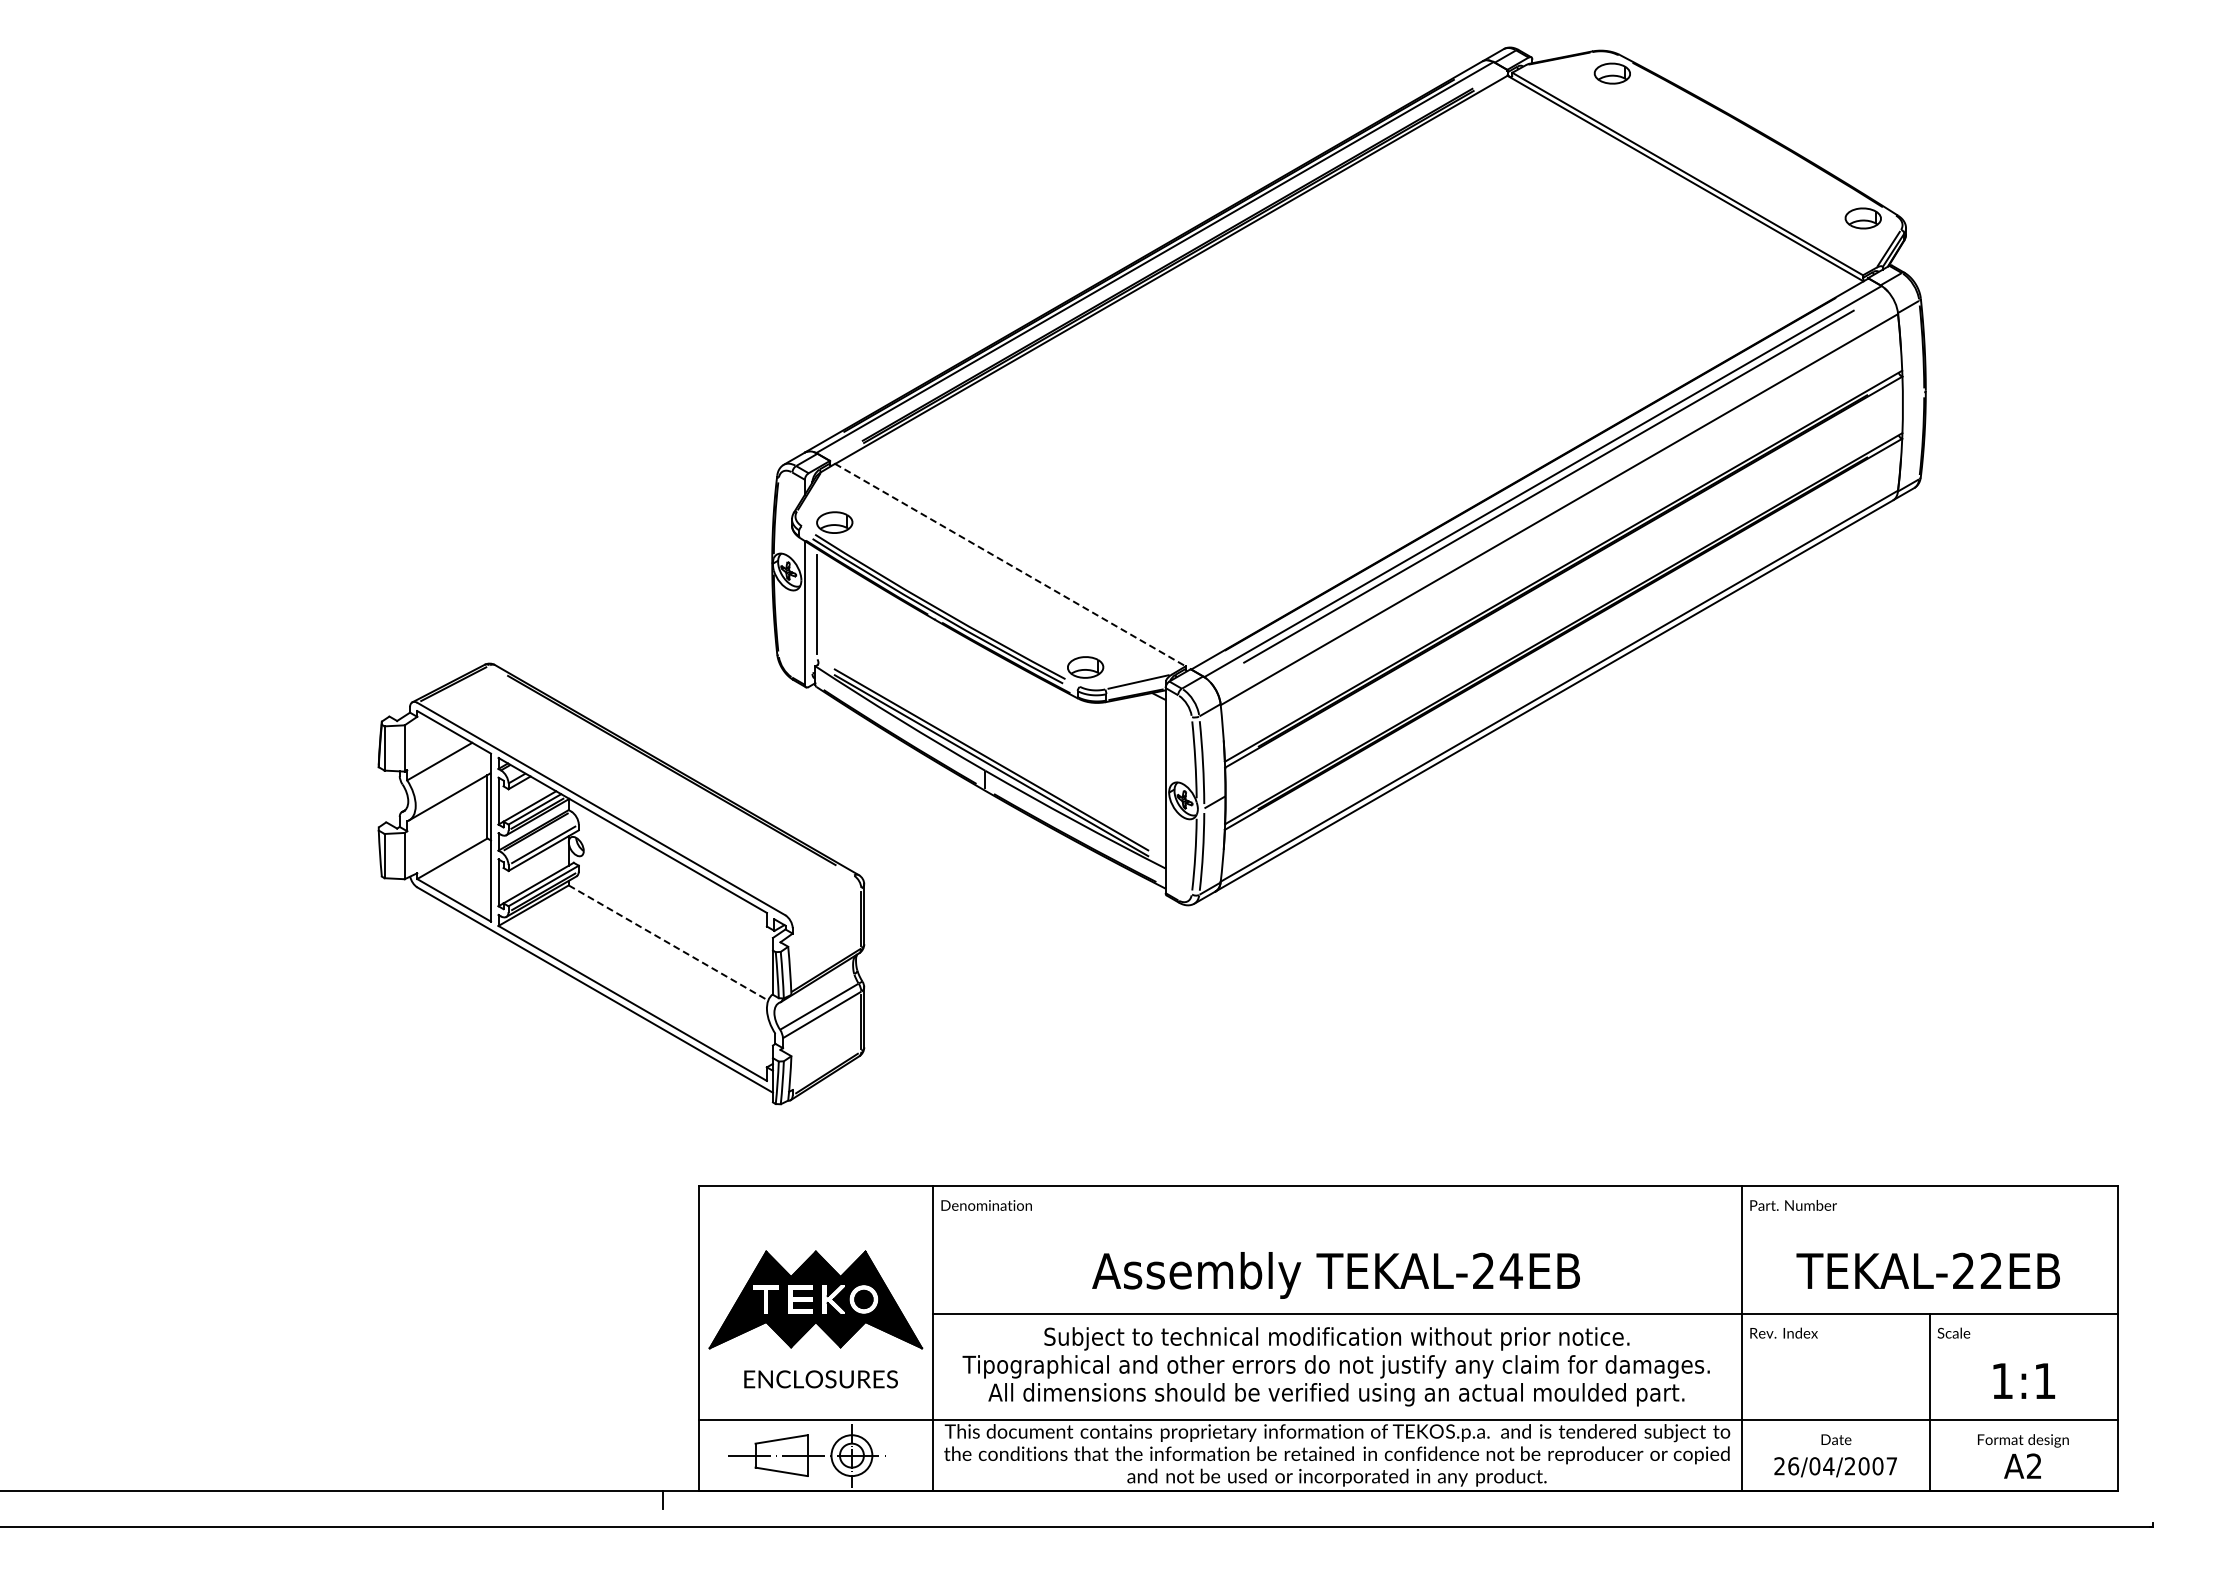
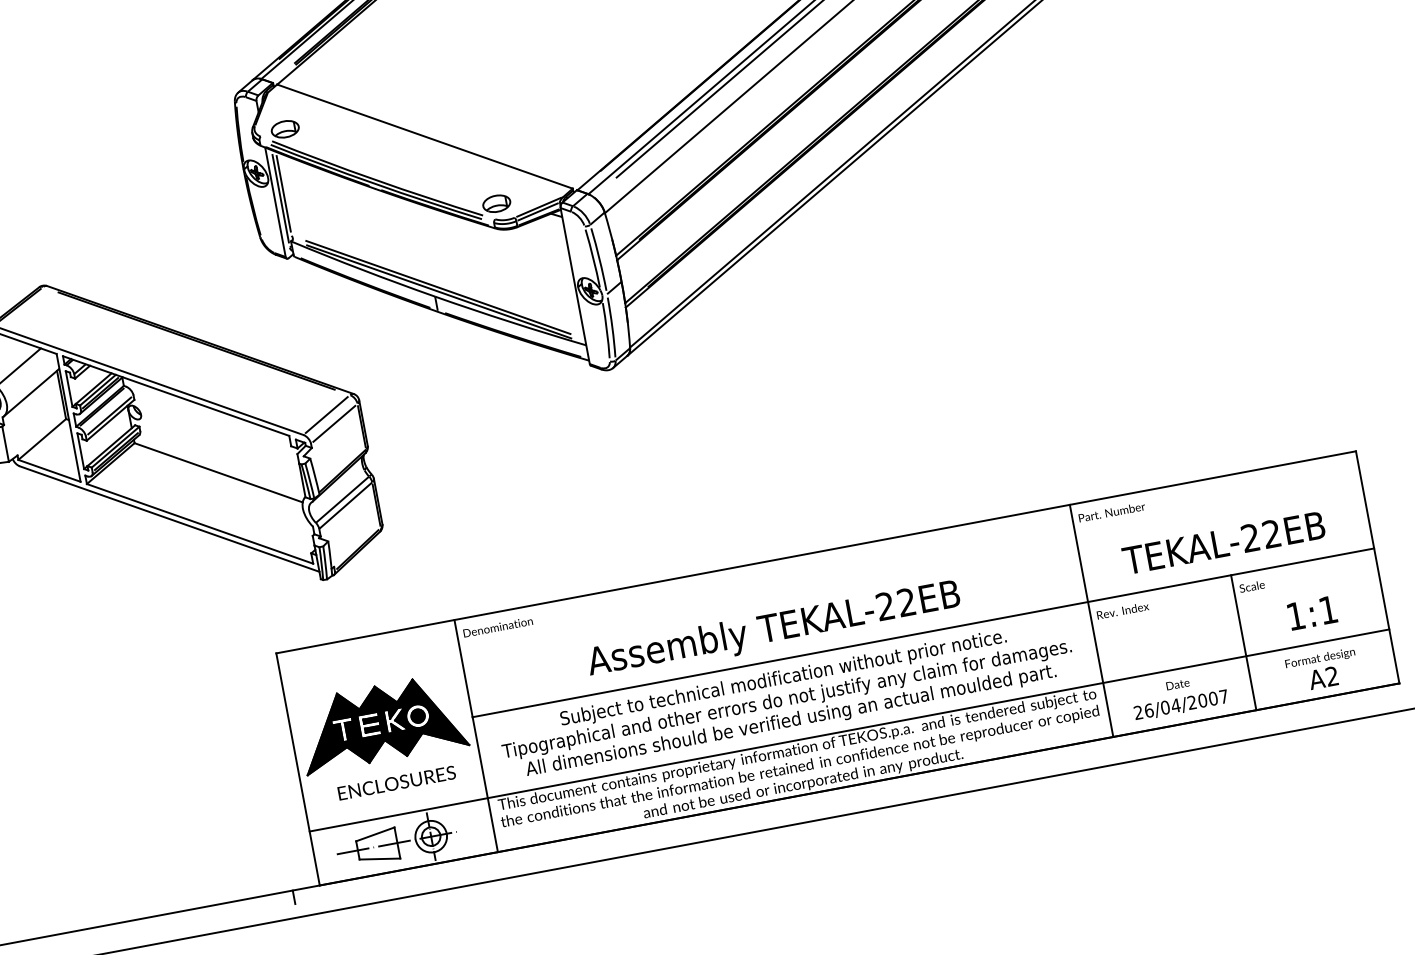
line: (1010, 565) -> (425, 136), dashed -> solid
line: (812, 609) -> (280, 198), added
line: (1136, 687) -> (538, 211), added
line: (819, 895) -> (326, 415), added
line: (826, 908) -> (333, 424), added
line: (668, 943) -> (218, 473), dashed -> solid
text: (1510, 1270) -> (905, 602), TEKAL-24EB -> TEKAL-22EB

